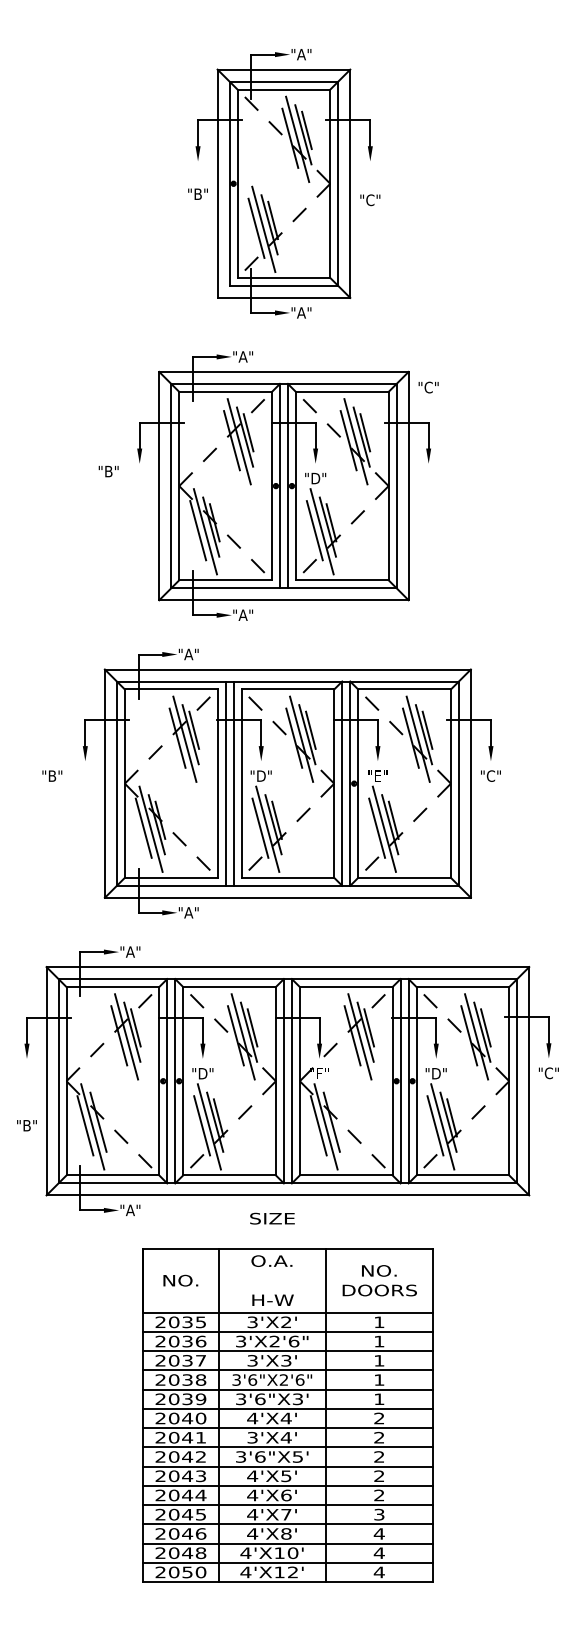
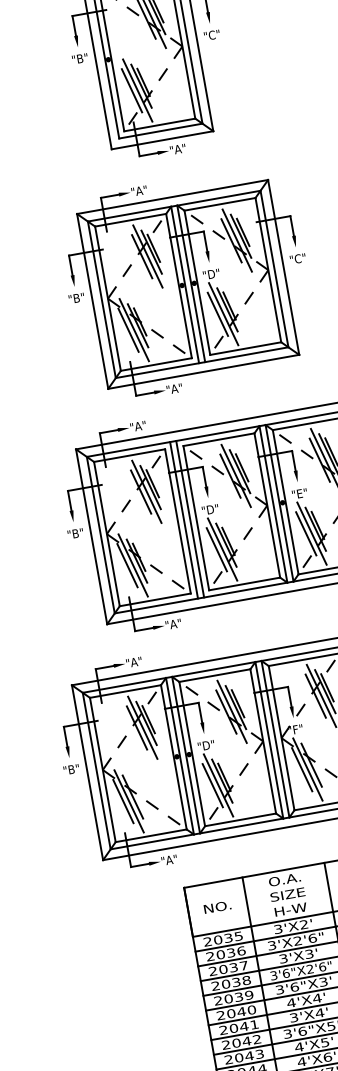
text: (197, 193) -> (79, 58), moved
text: (370, 200) -> (212, 35), moved
text: (428, 387) -> (297, 258), moved
text: (108, 471) -> (76, 298), moved
text: (52, 775) -> (75, 533), moved
text: (26, 1125) -> (71, 769), moved
text: (272, 1218) -> (287, 894), moved

